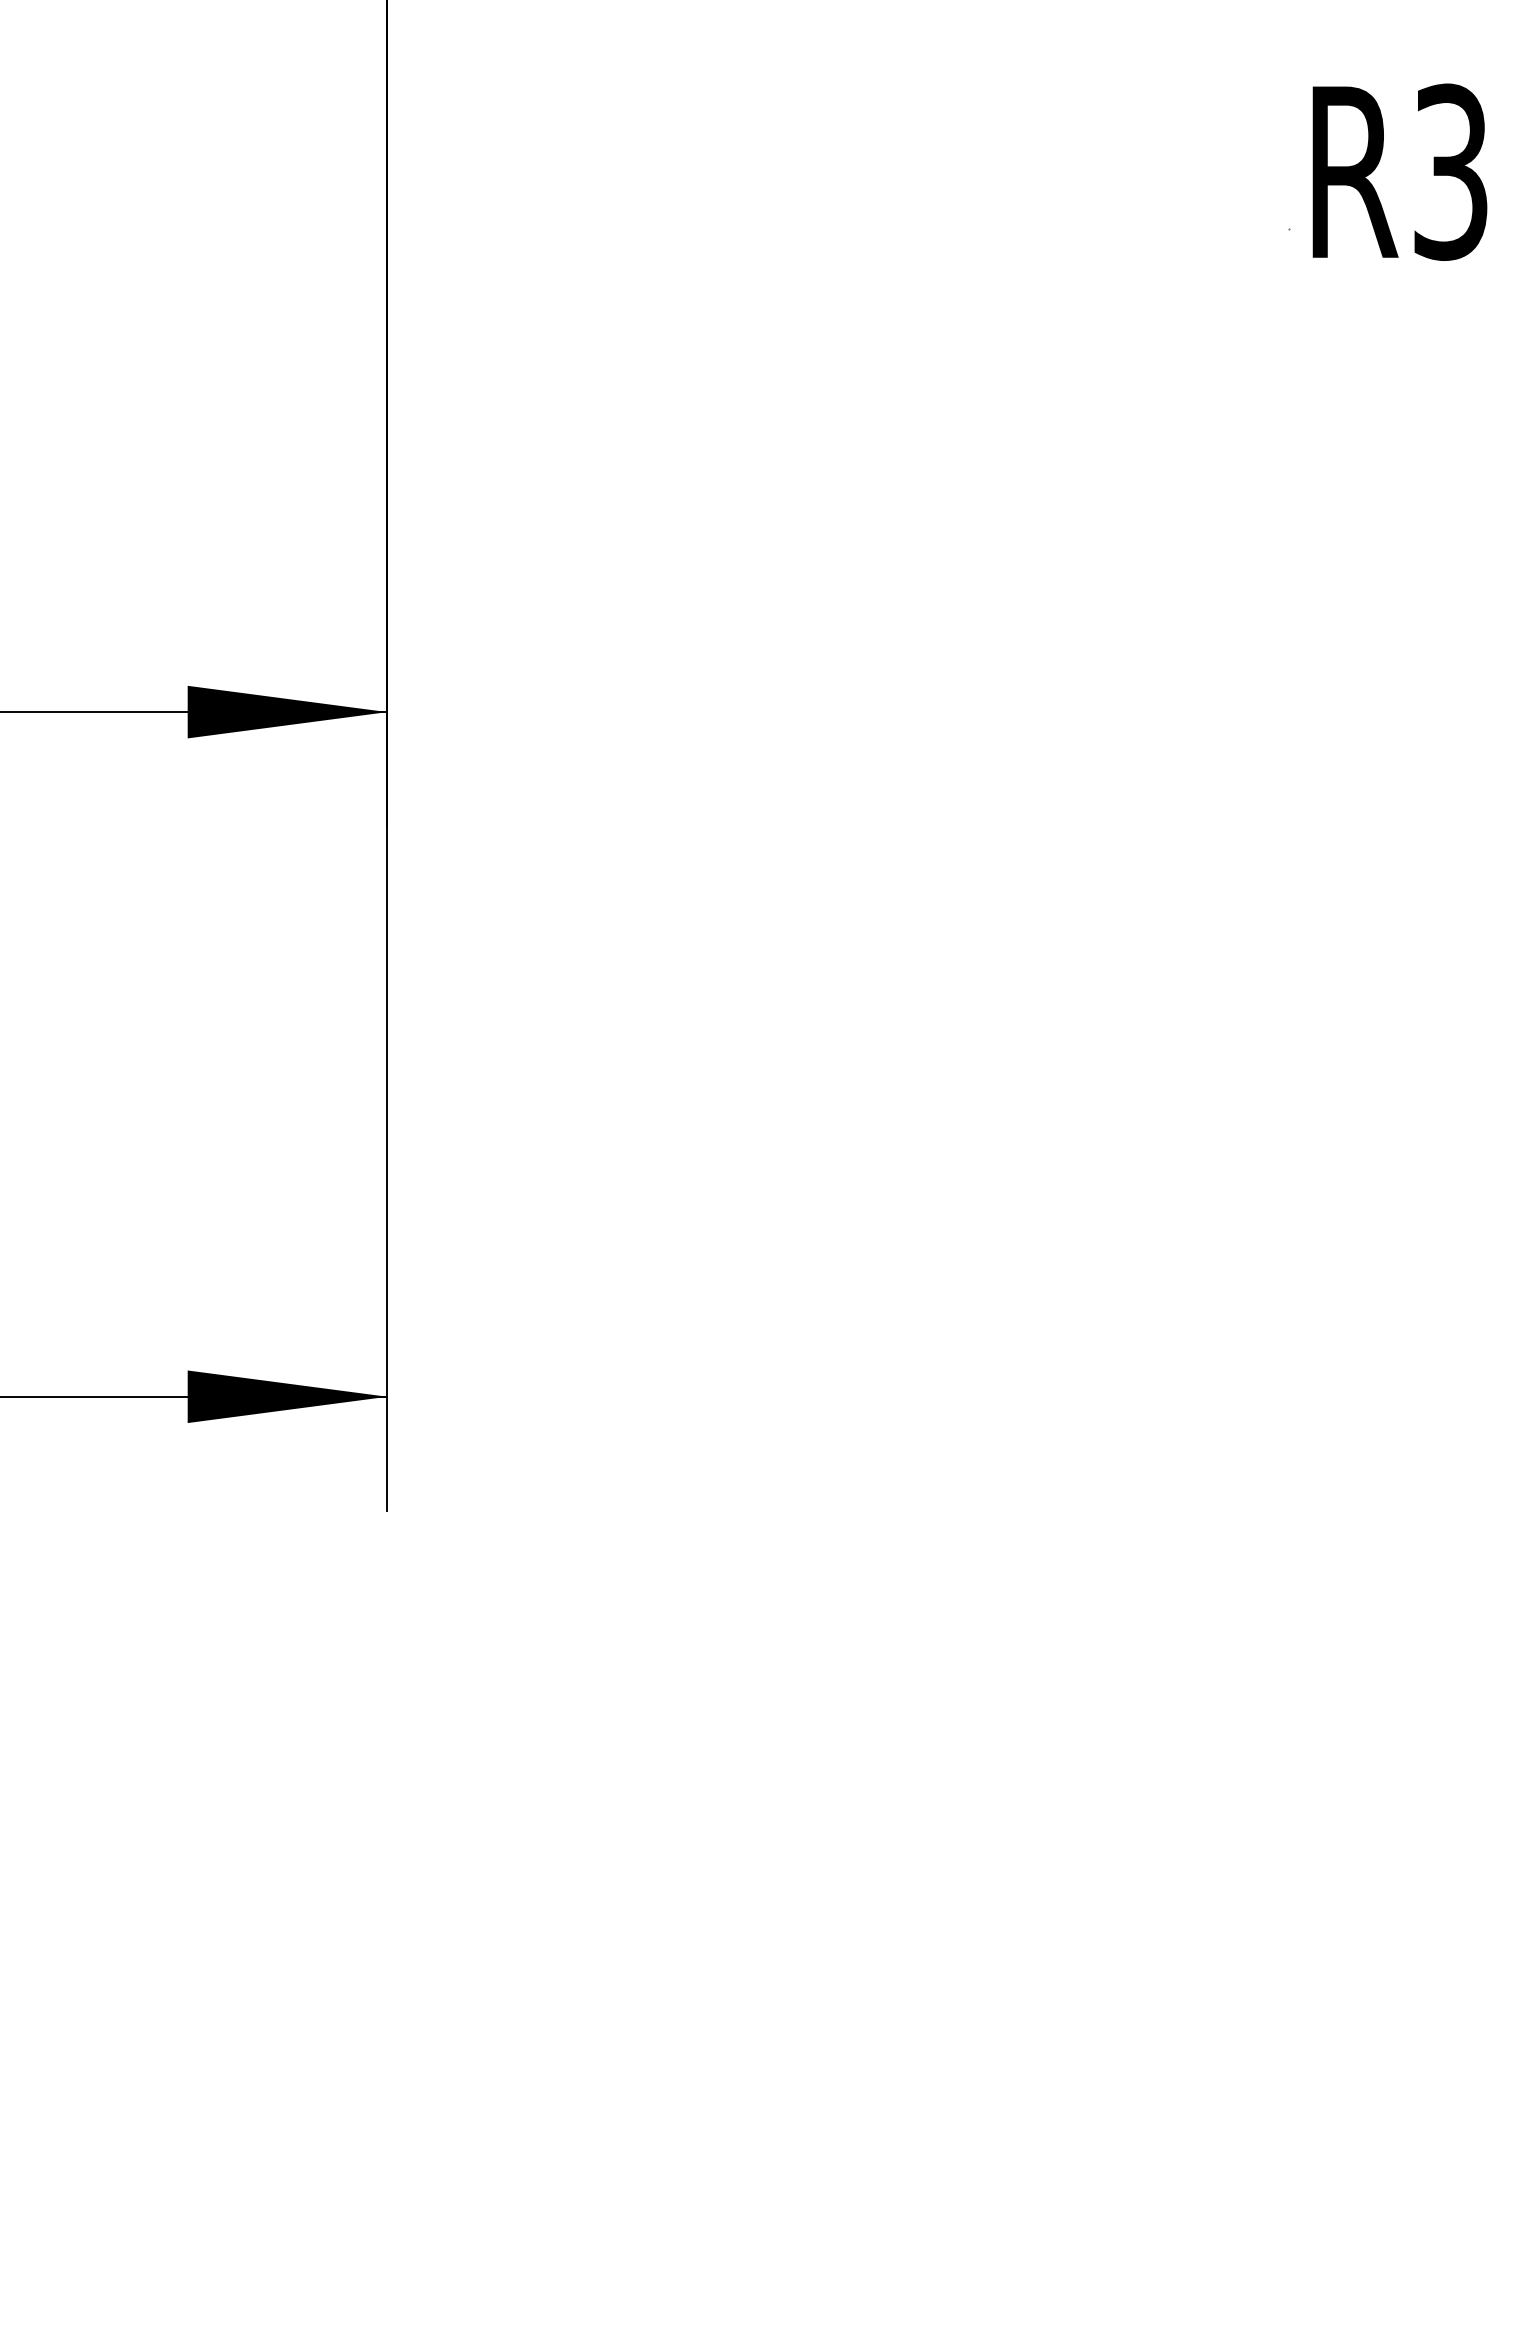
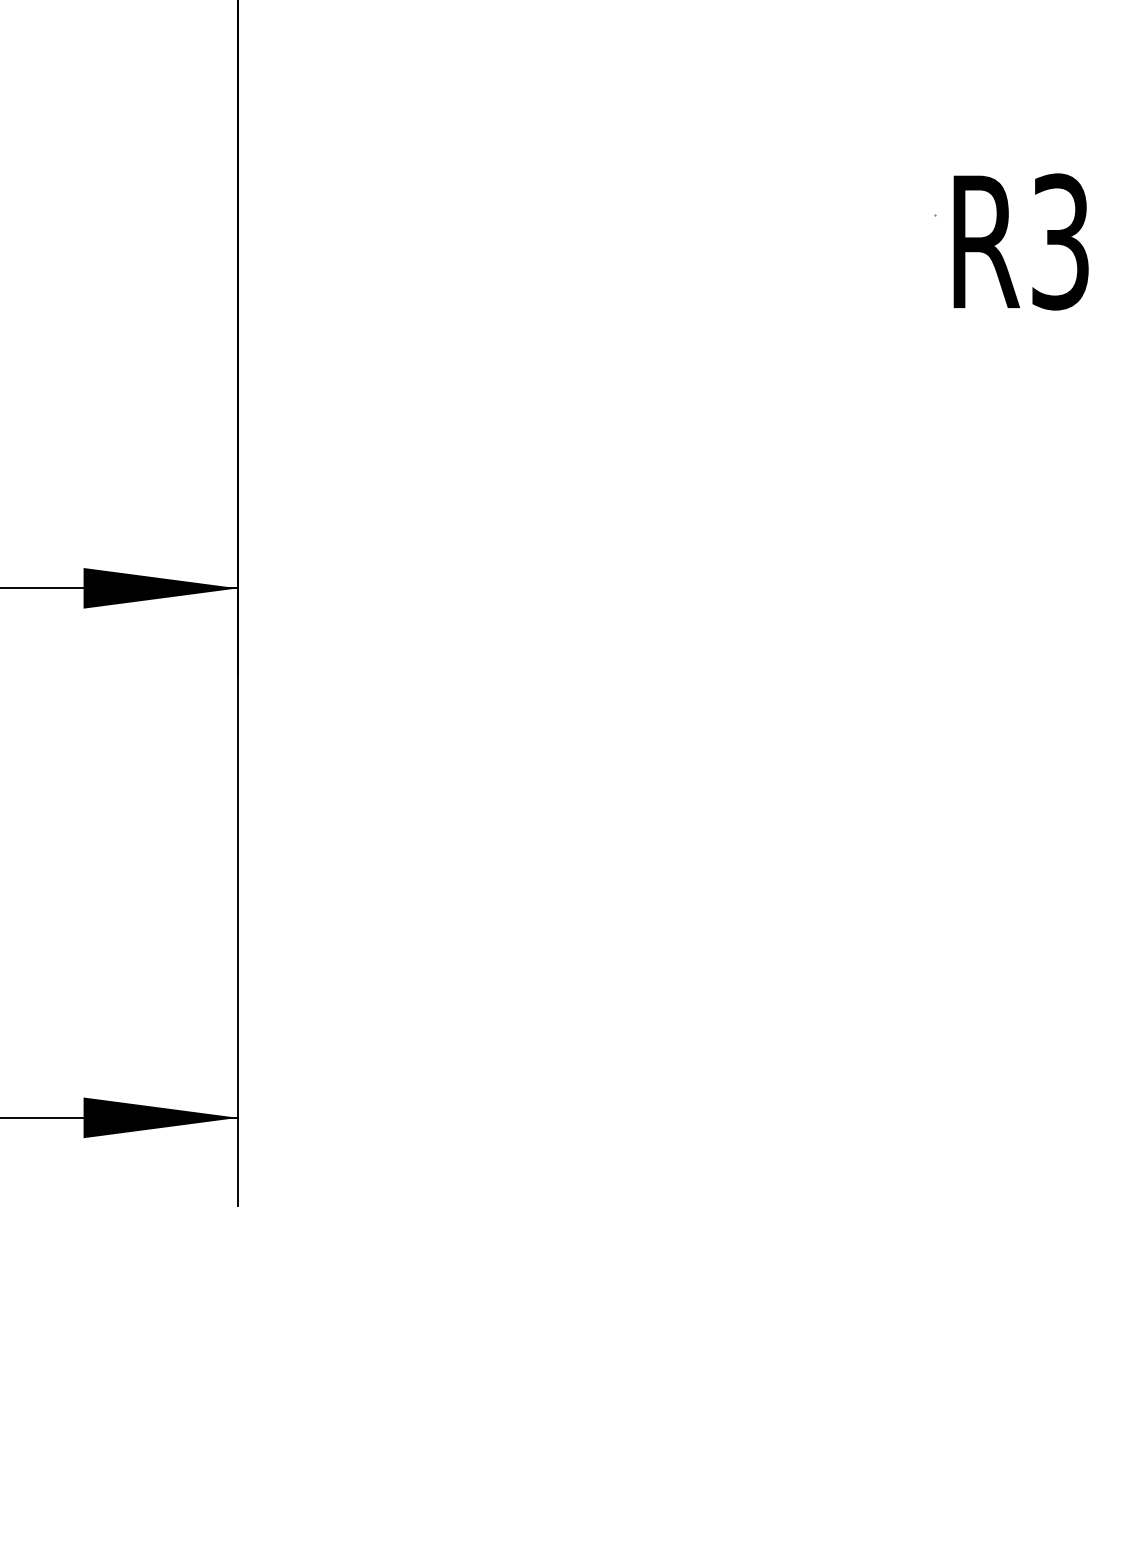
text: (1399, 171) -> (1020, 241), moved

